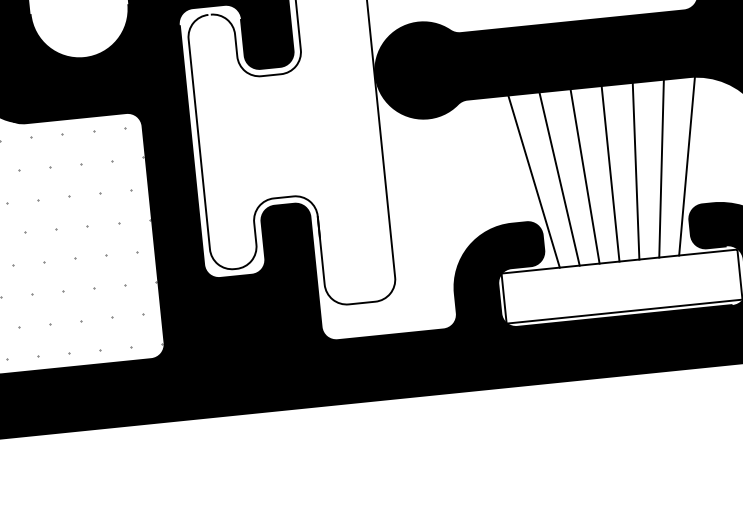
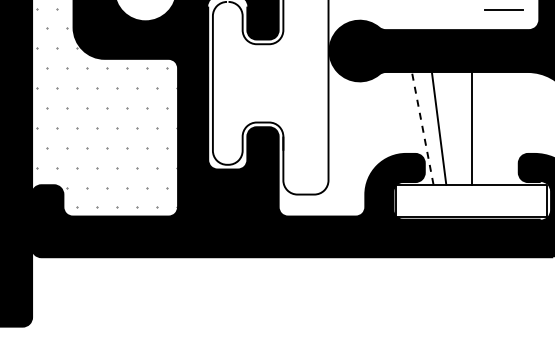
line: (686, 165) -> (520, 128), removed
line: (661, 168) -> (504, 128), removed
line: (635, 171) -> (487, 128), removed
line: (585, 176) -> (455, 128), removed
line: (533, 181) -> (422, 128), solid -> dashed

